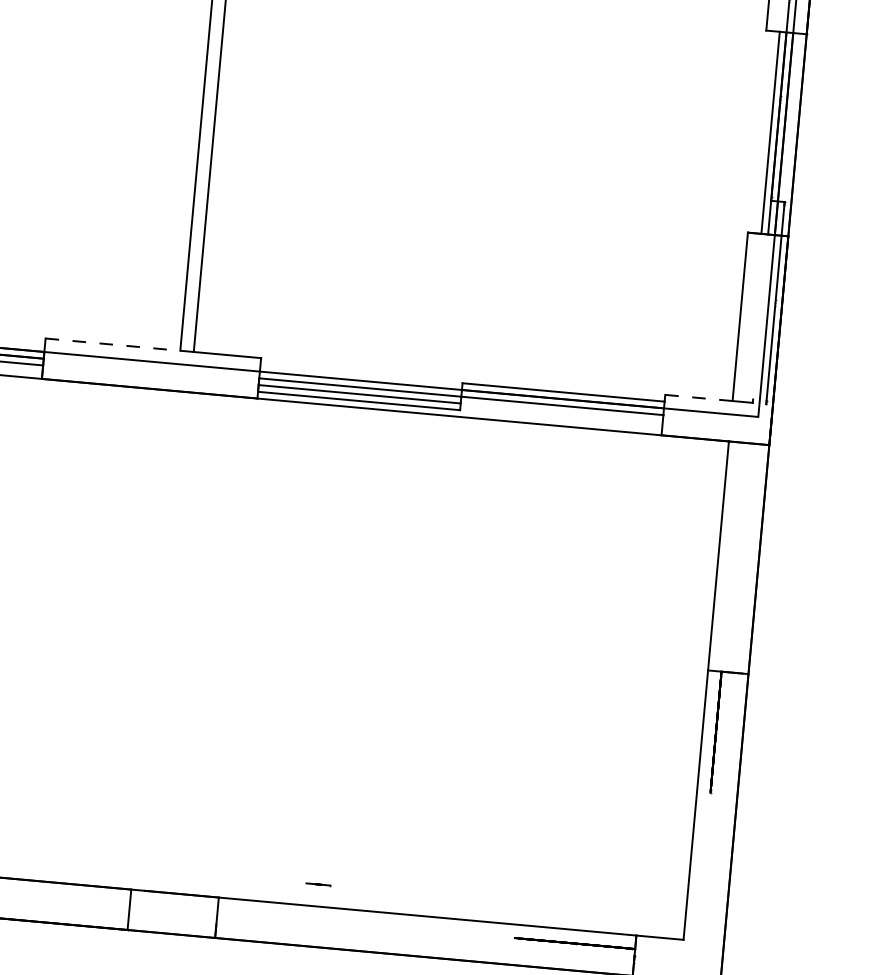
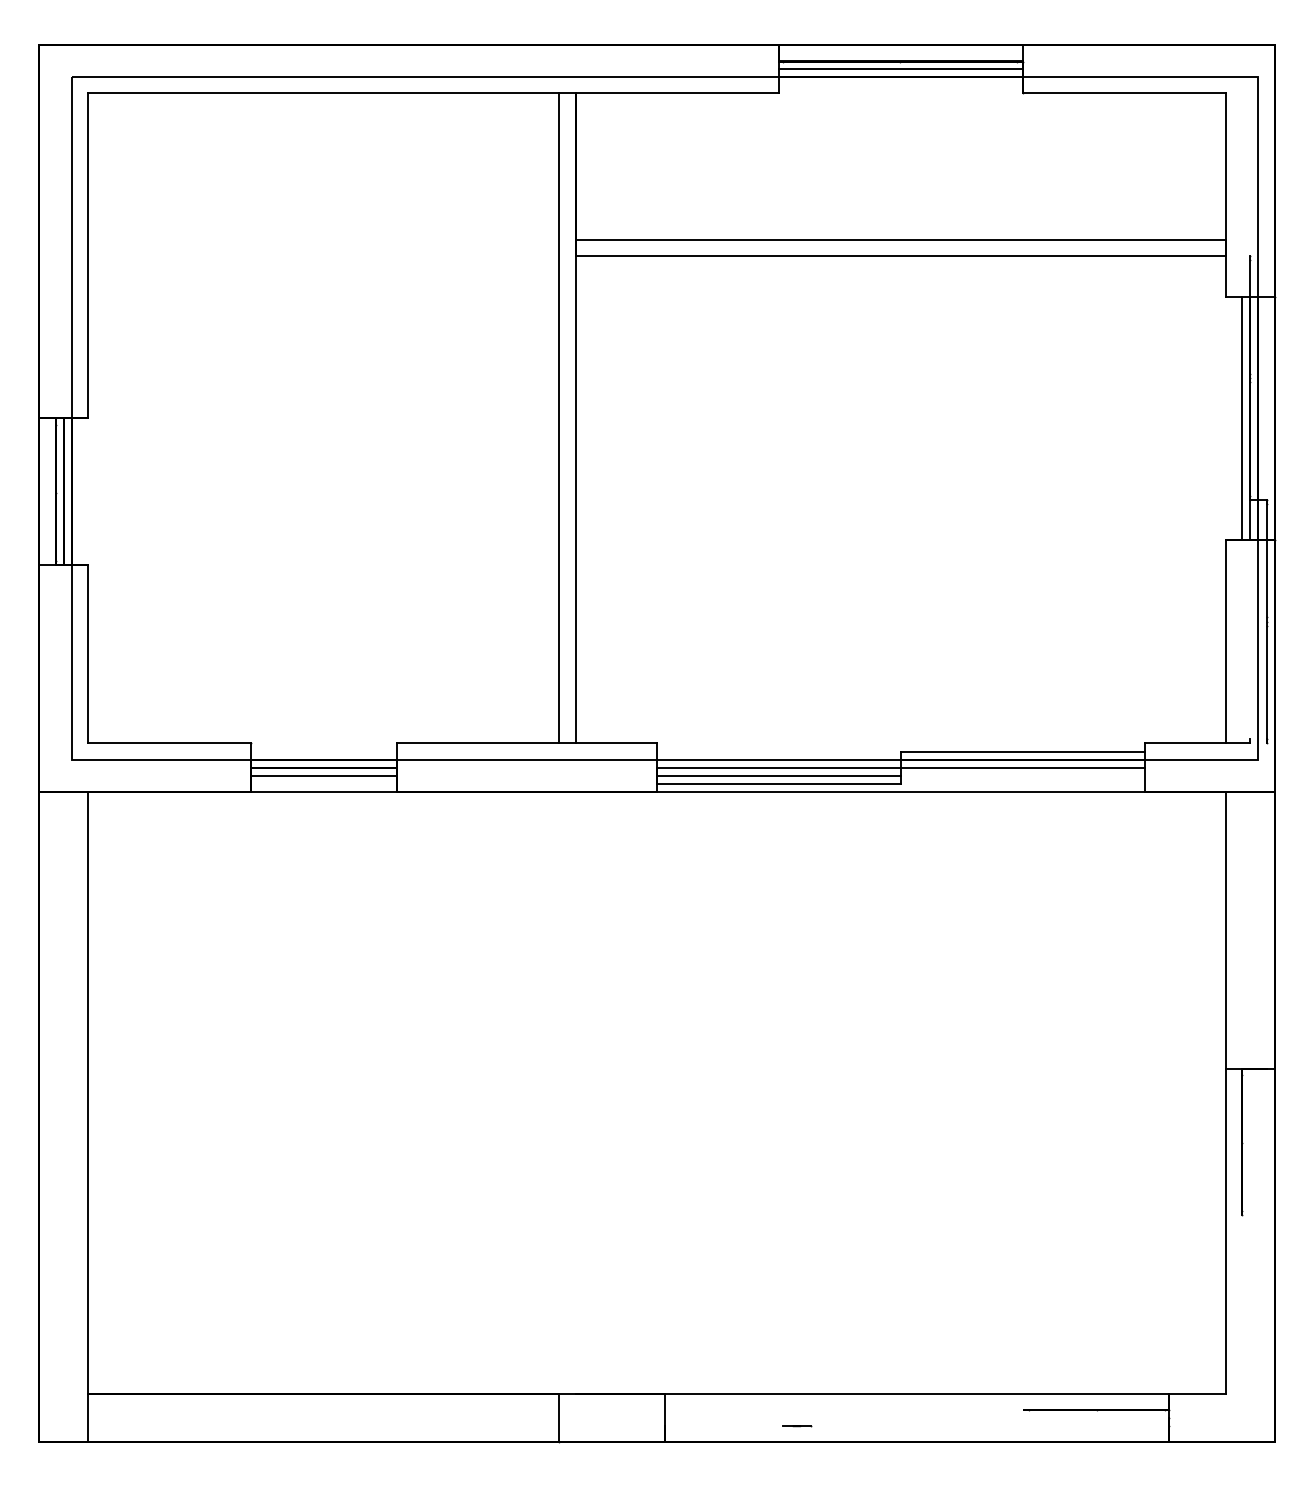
line: (119, 345) -> (486, 743), dashed -> solid
line: (699, 397) -> (1185, 743), dashed -> solid
line: (318, 884) -> (797, 1426), moved

